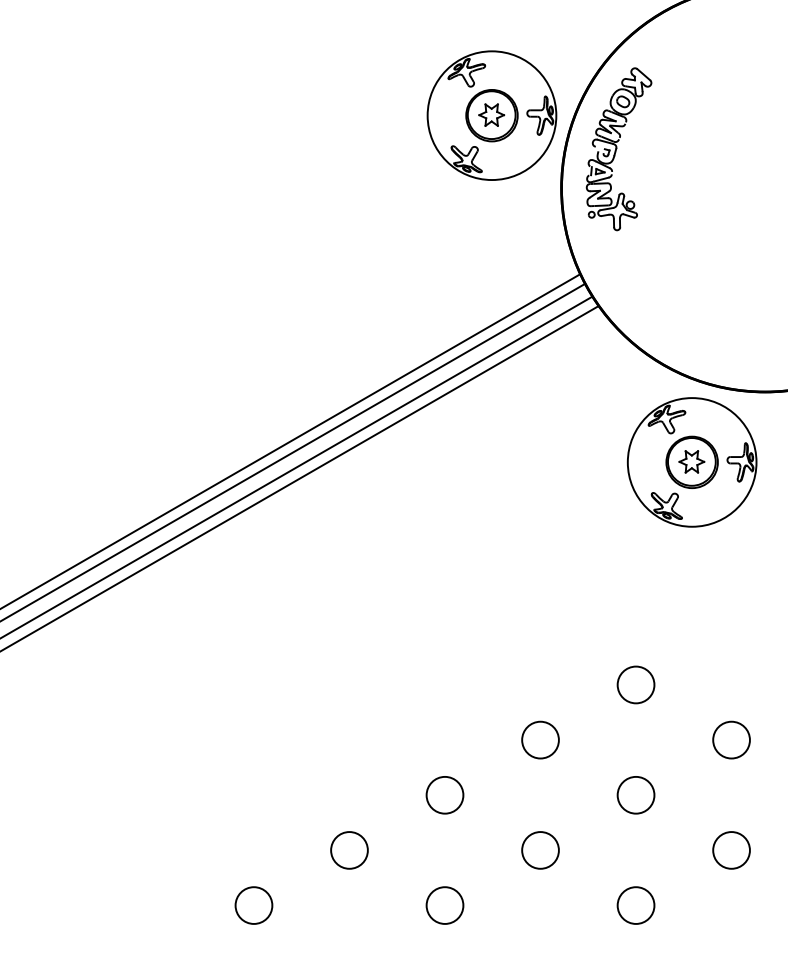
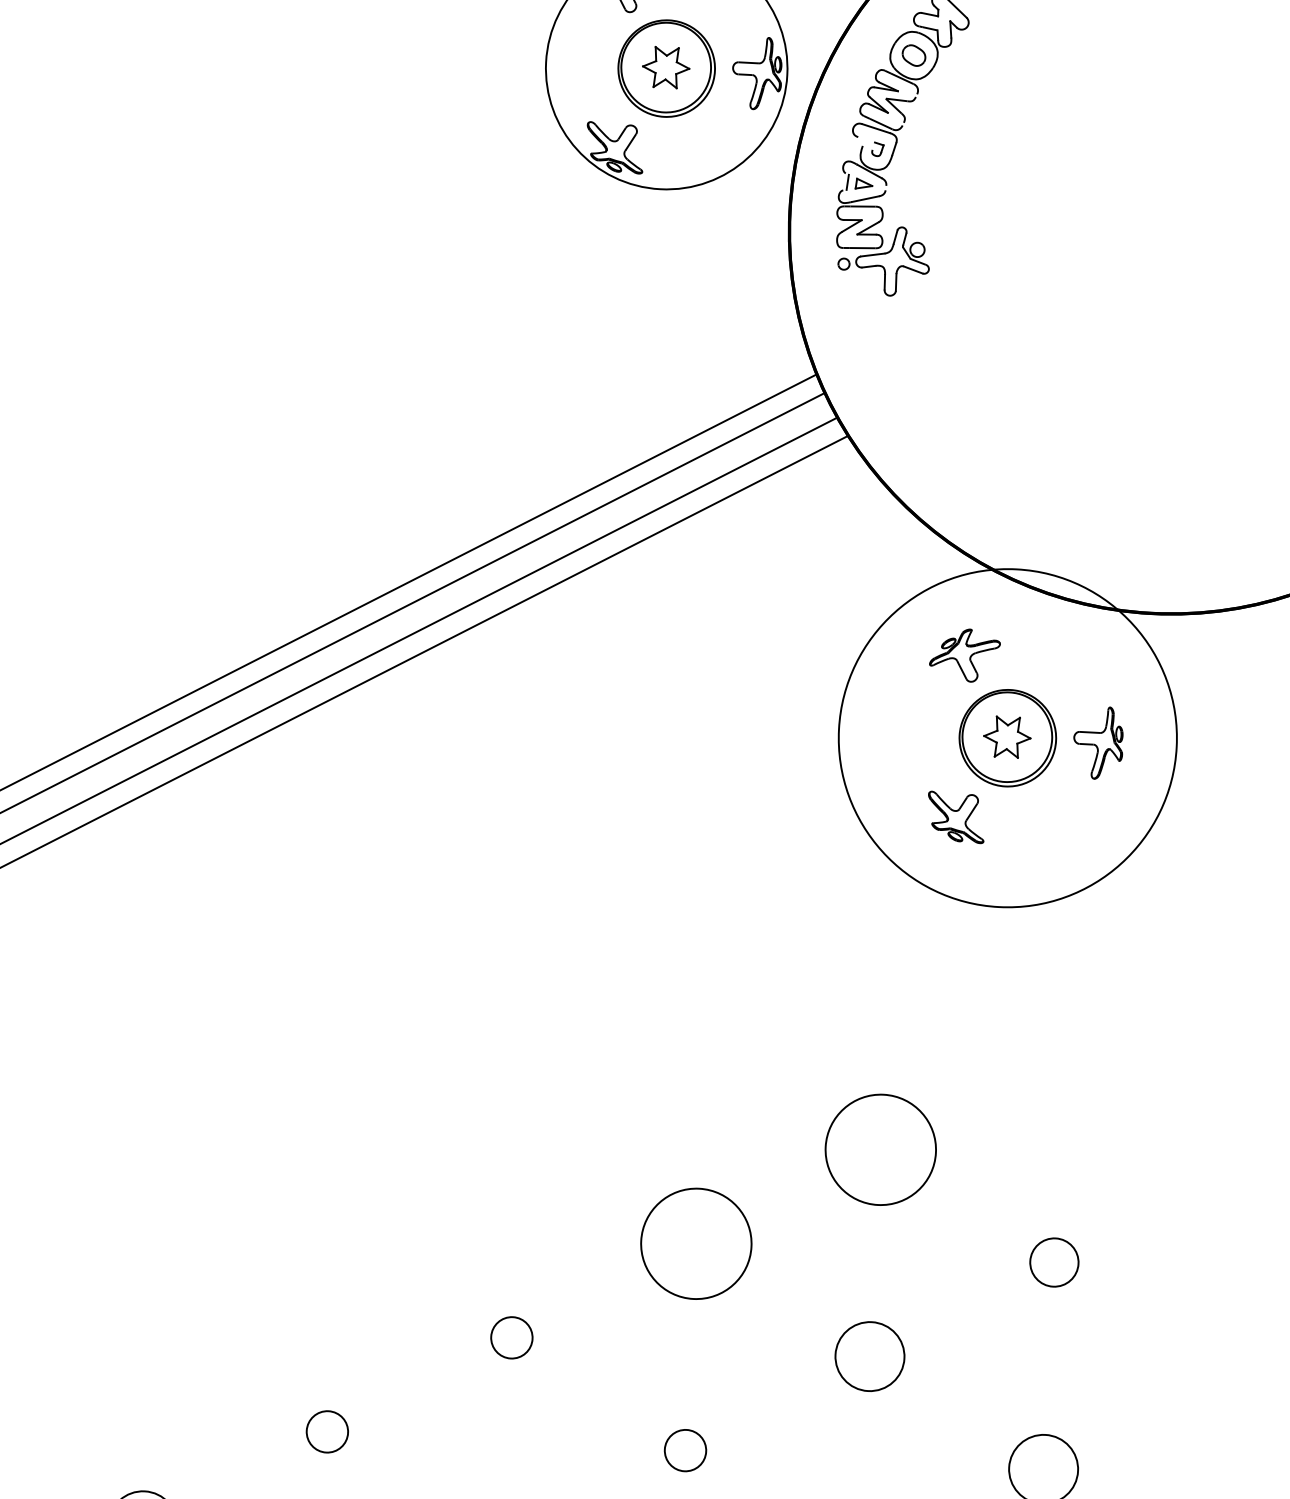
circle: (691, 462) -> (1006, 738), size x1.4
circle: (635, 684) -> (879, 1148), size x1.6
circle: (540, 739) -> (696, 1242), size x1.6
circle: (731, 739) -> (1054, 1261), size x0.7
circle: (444, 794) -> (510, 1336), size x0.6
circle: (349, 850) -> (327, 1431), size x0.6
circle: (540, 850) -> (685, 1450), size x0.6

